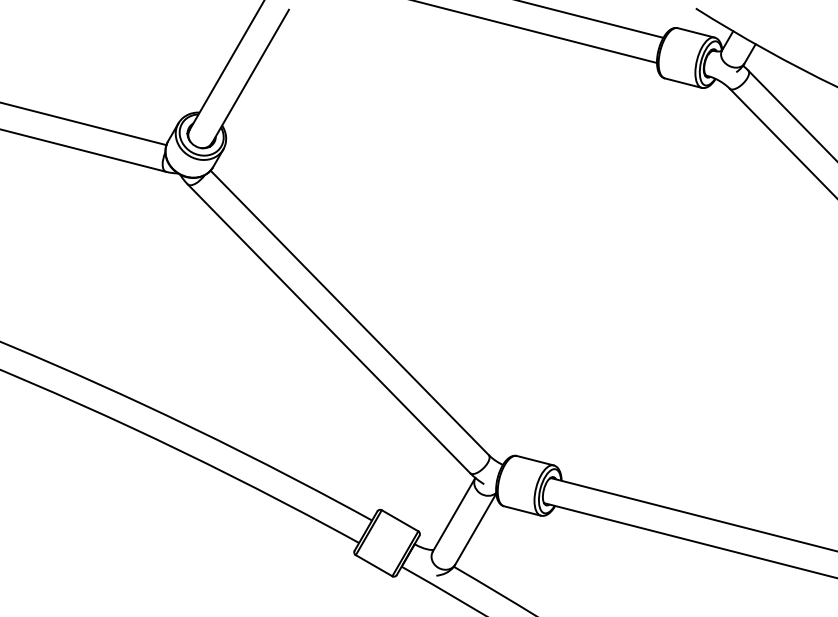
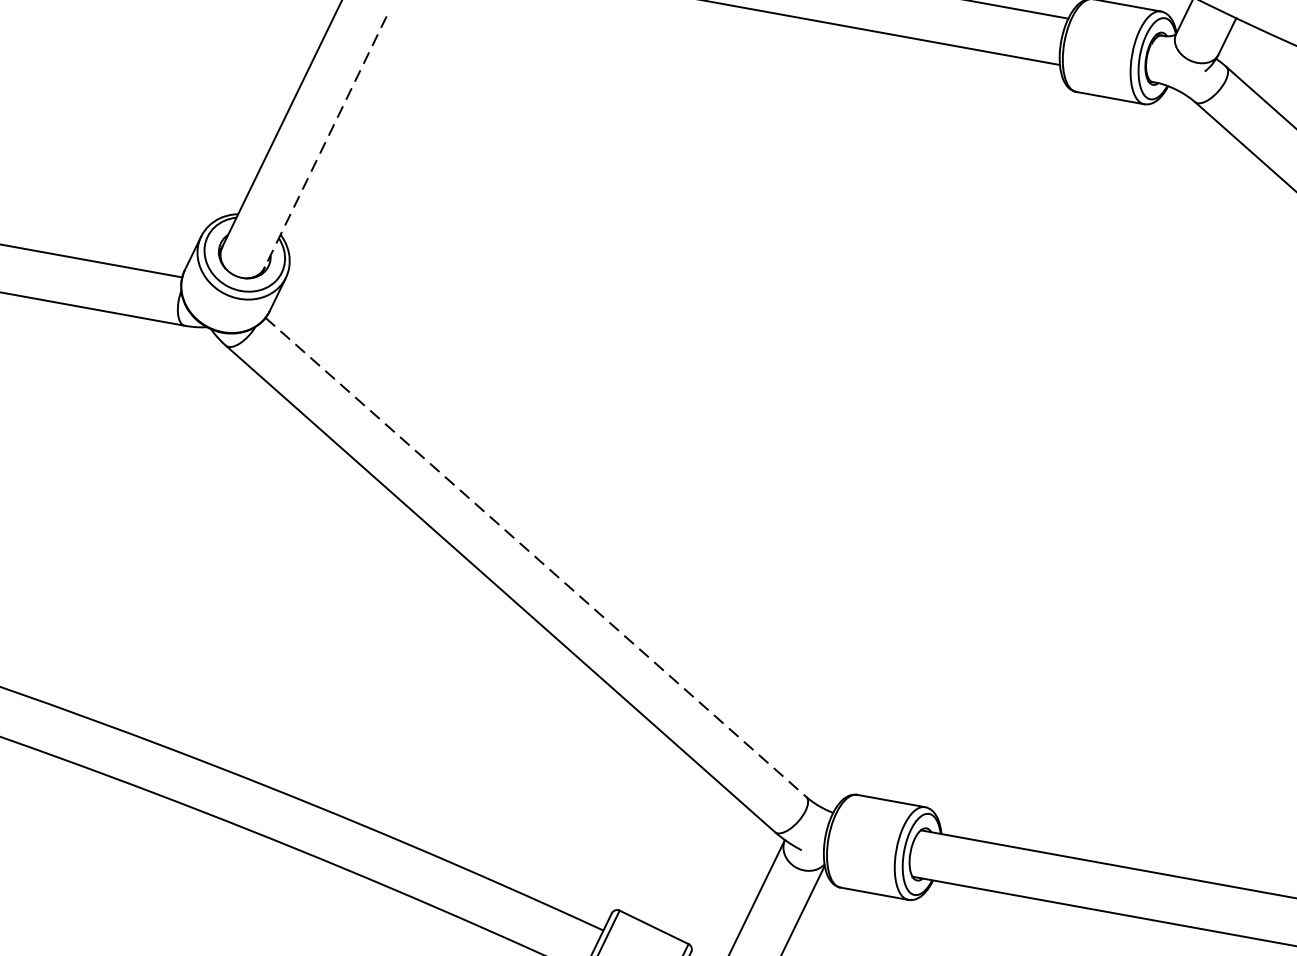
line: (249, 78) -> (324, 145), solid -> dashed
line: (349, 312) -> (535, 556), solid -> dashed

